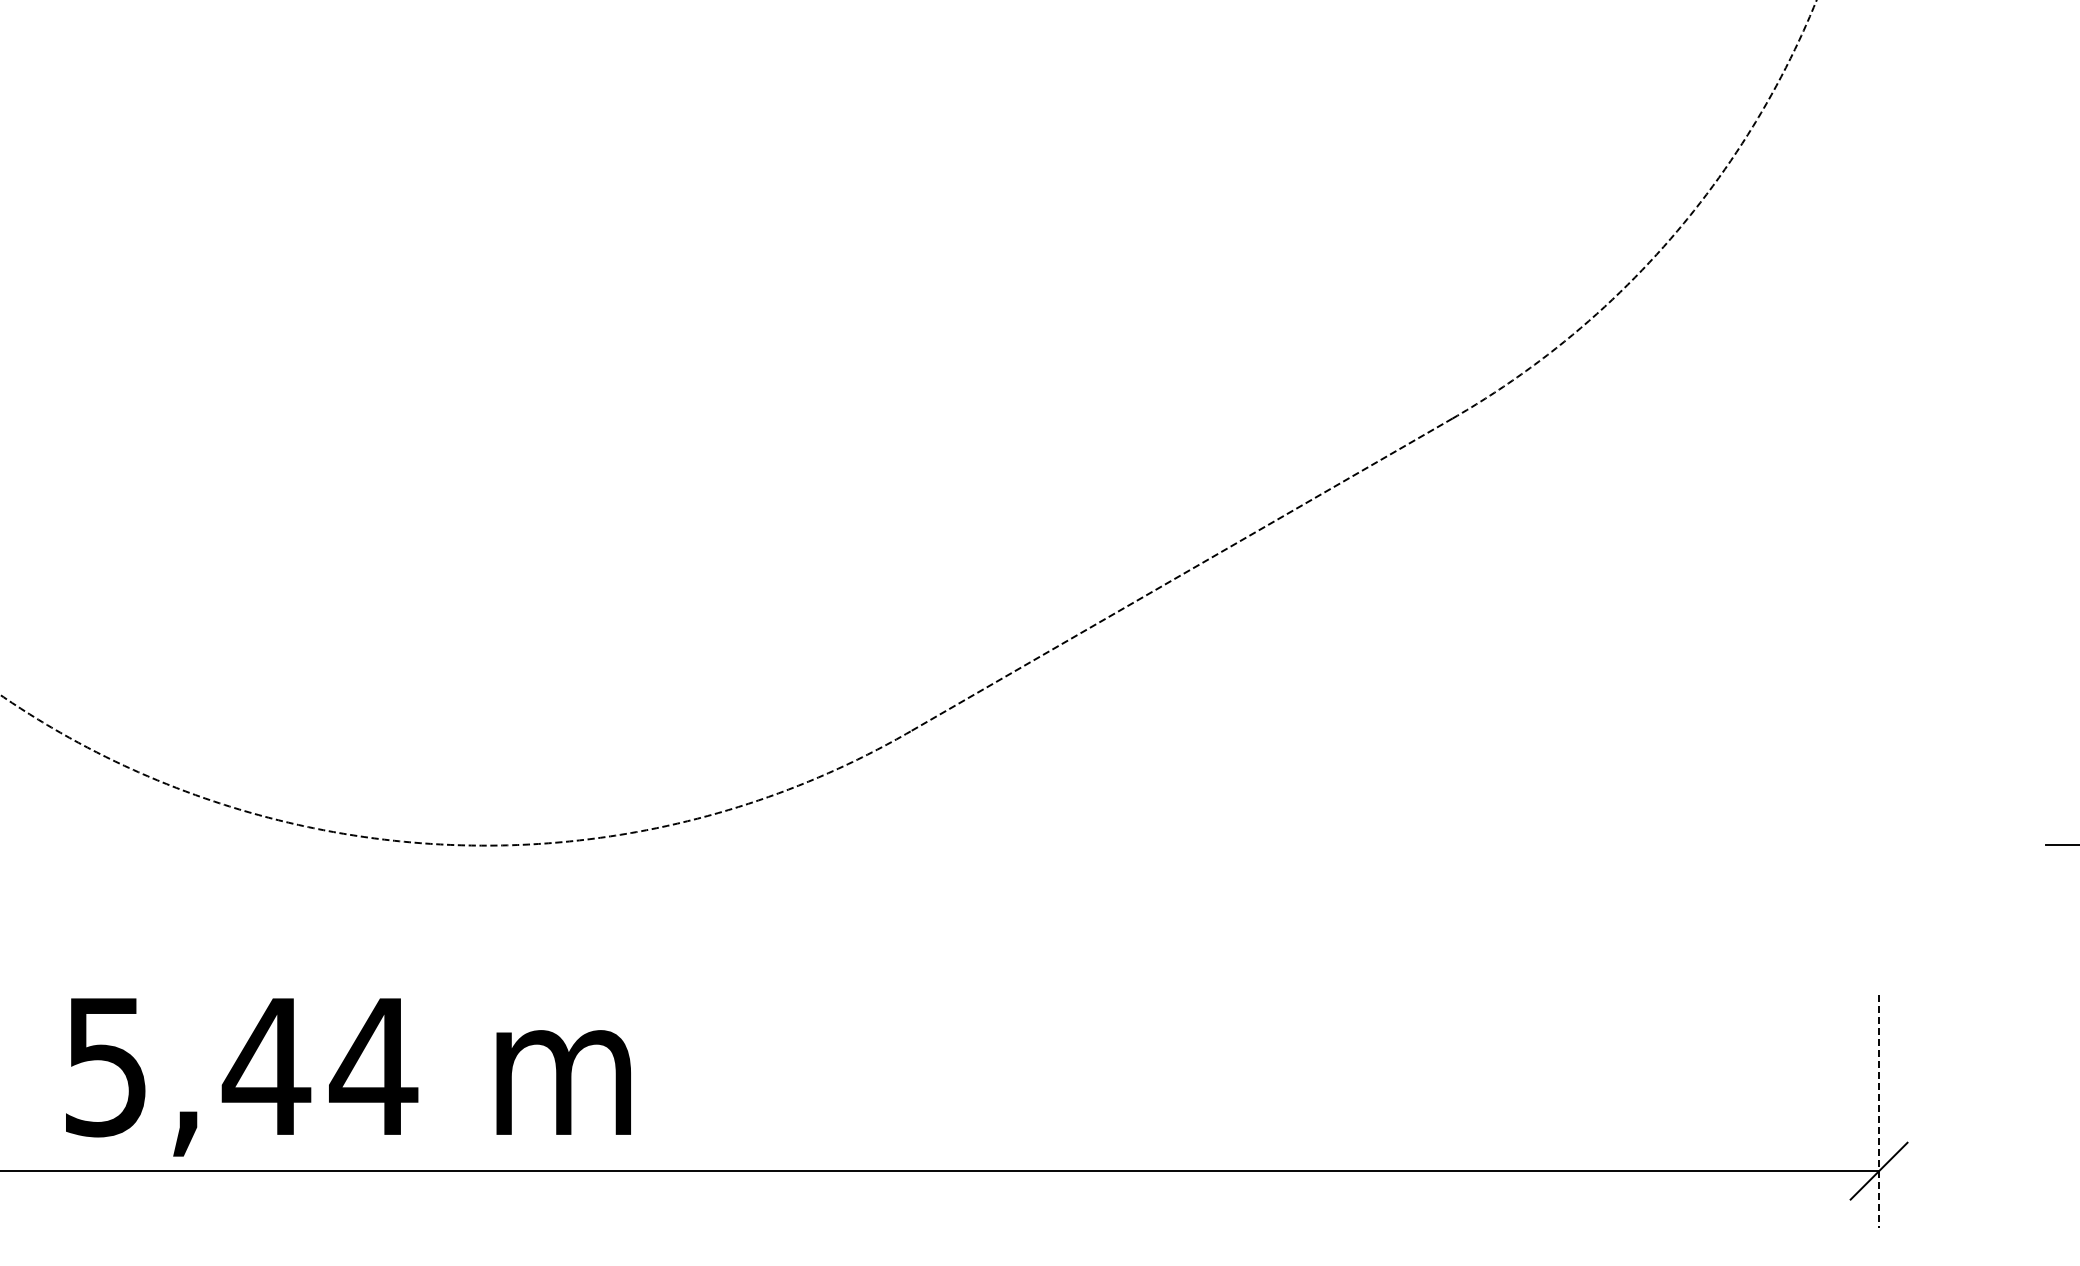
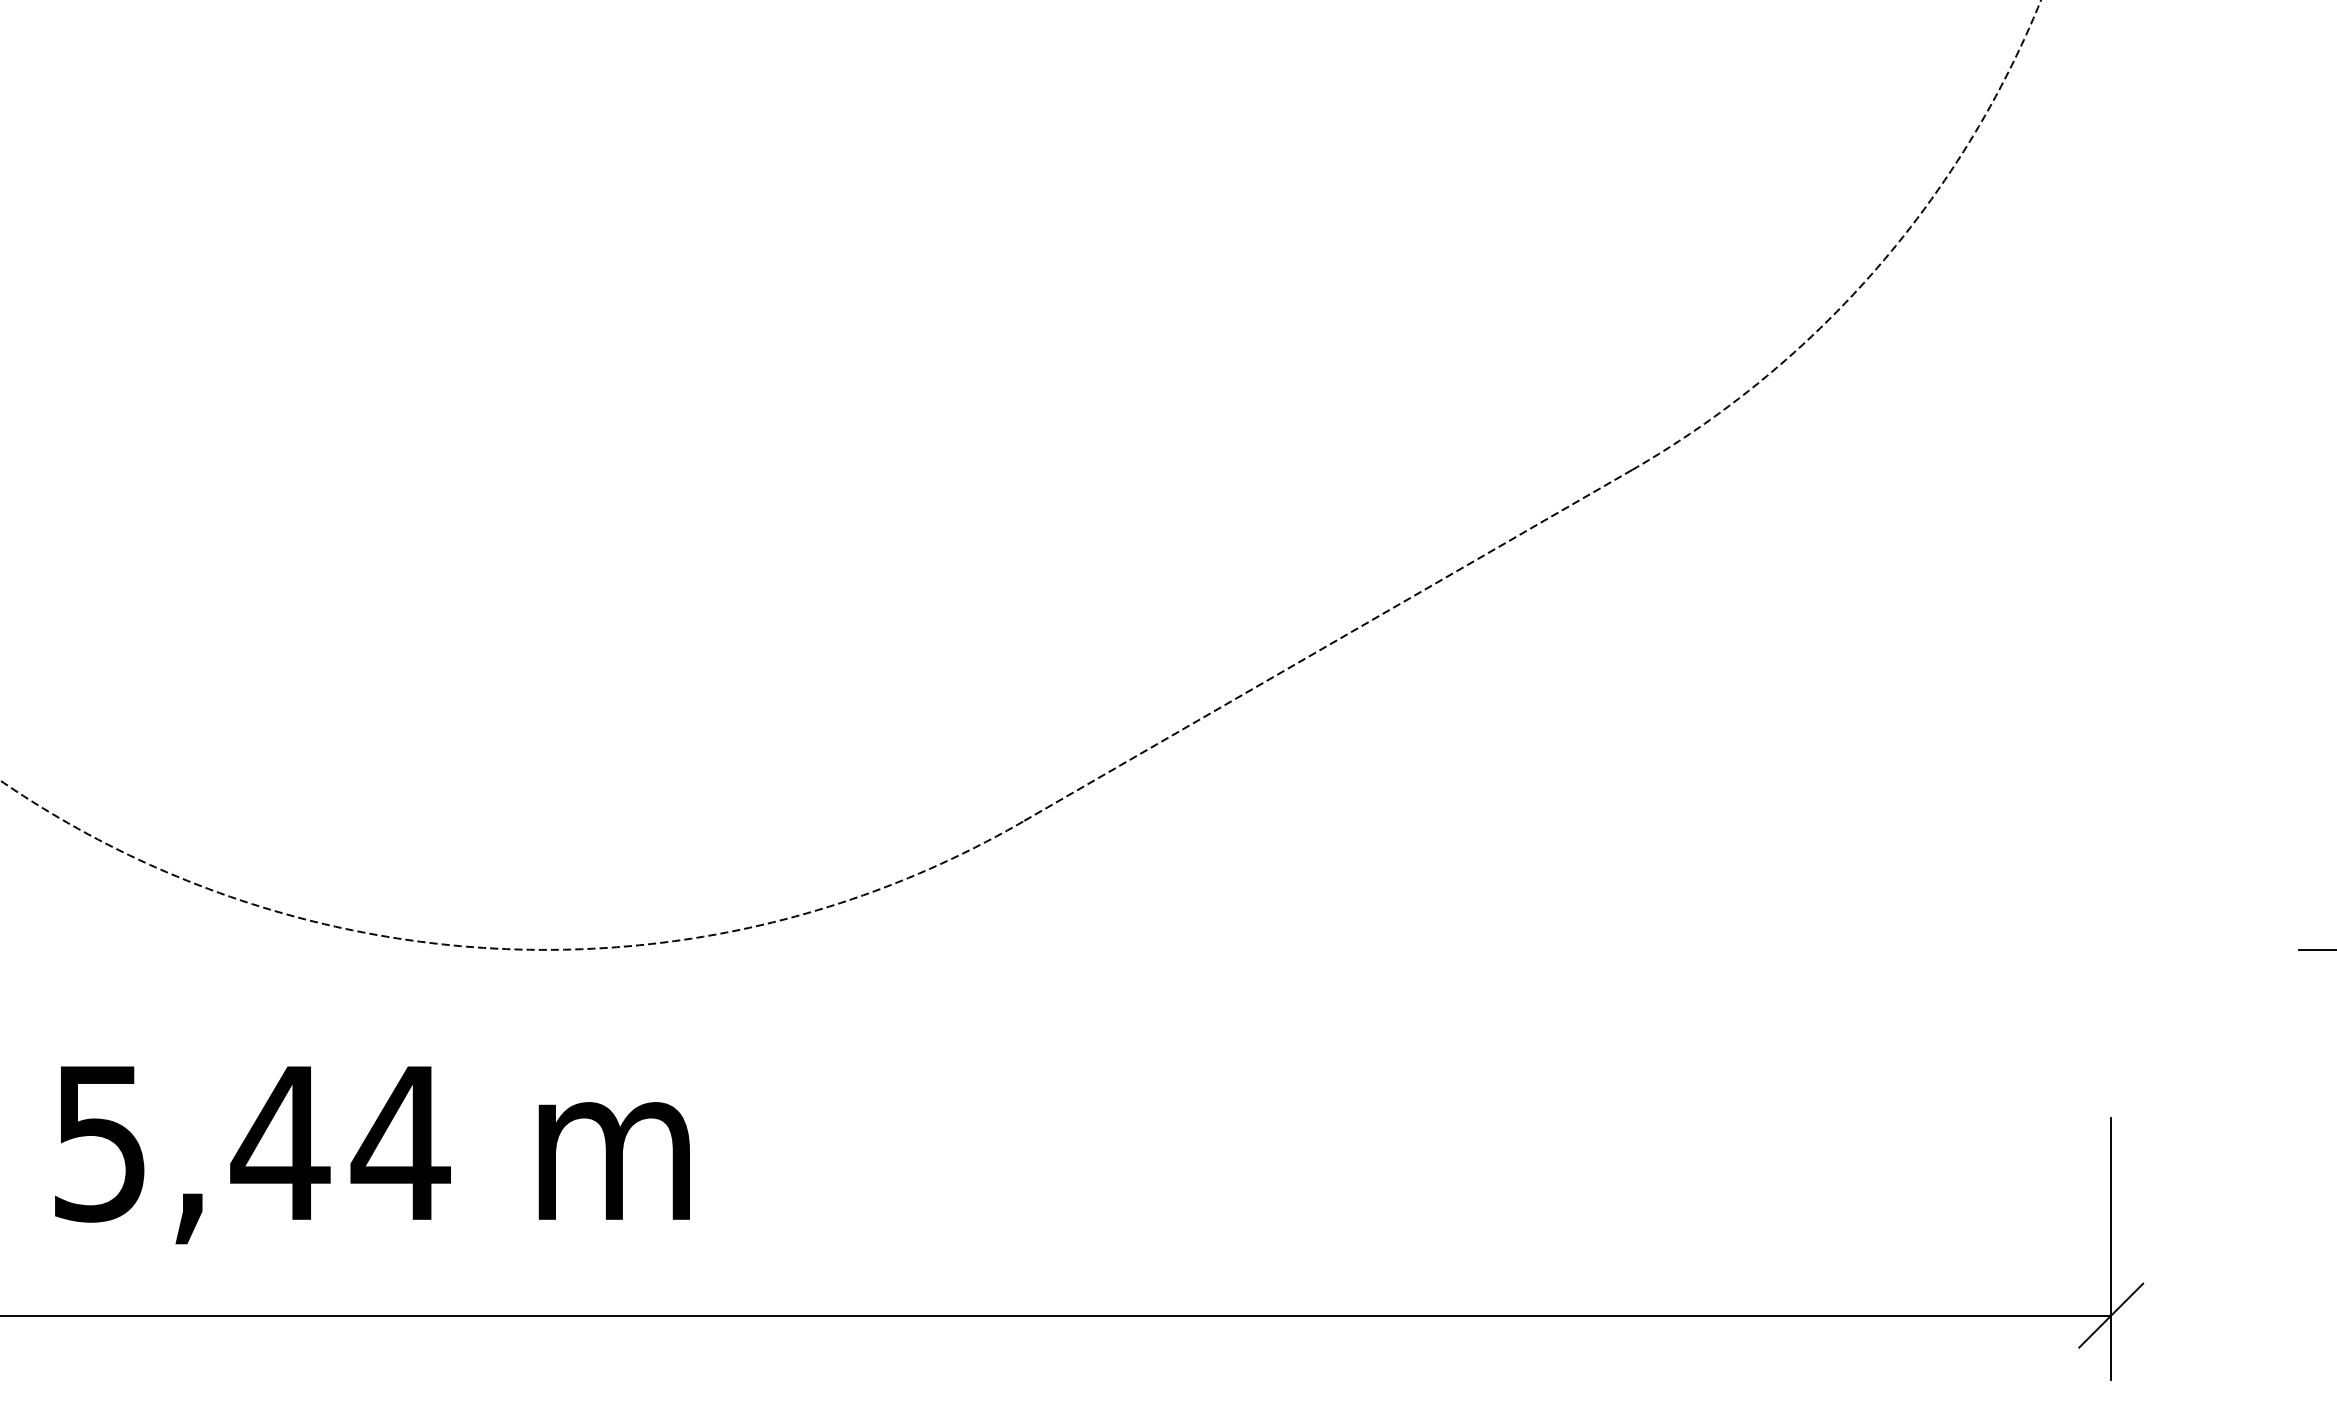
text: (348, 1077) -> (372, 1155), moved
line: (1879, 1111) -> (2111, 1248), dashed -> solid

